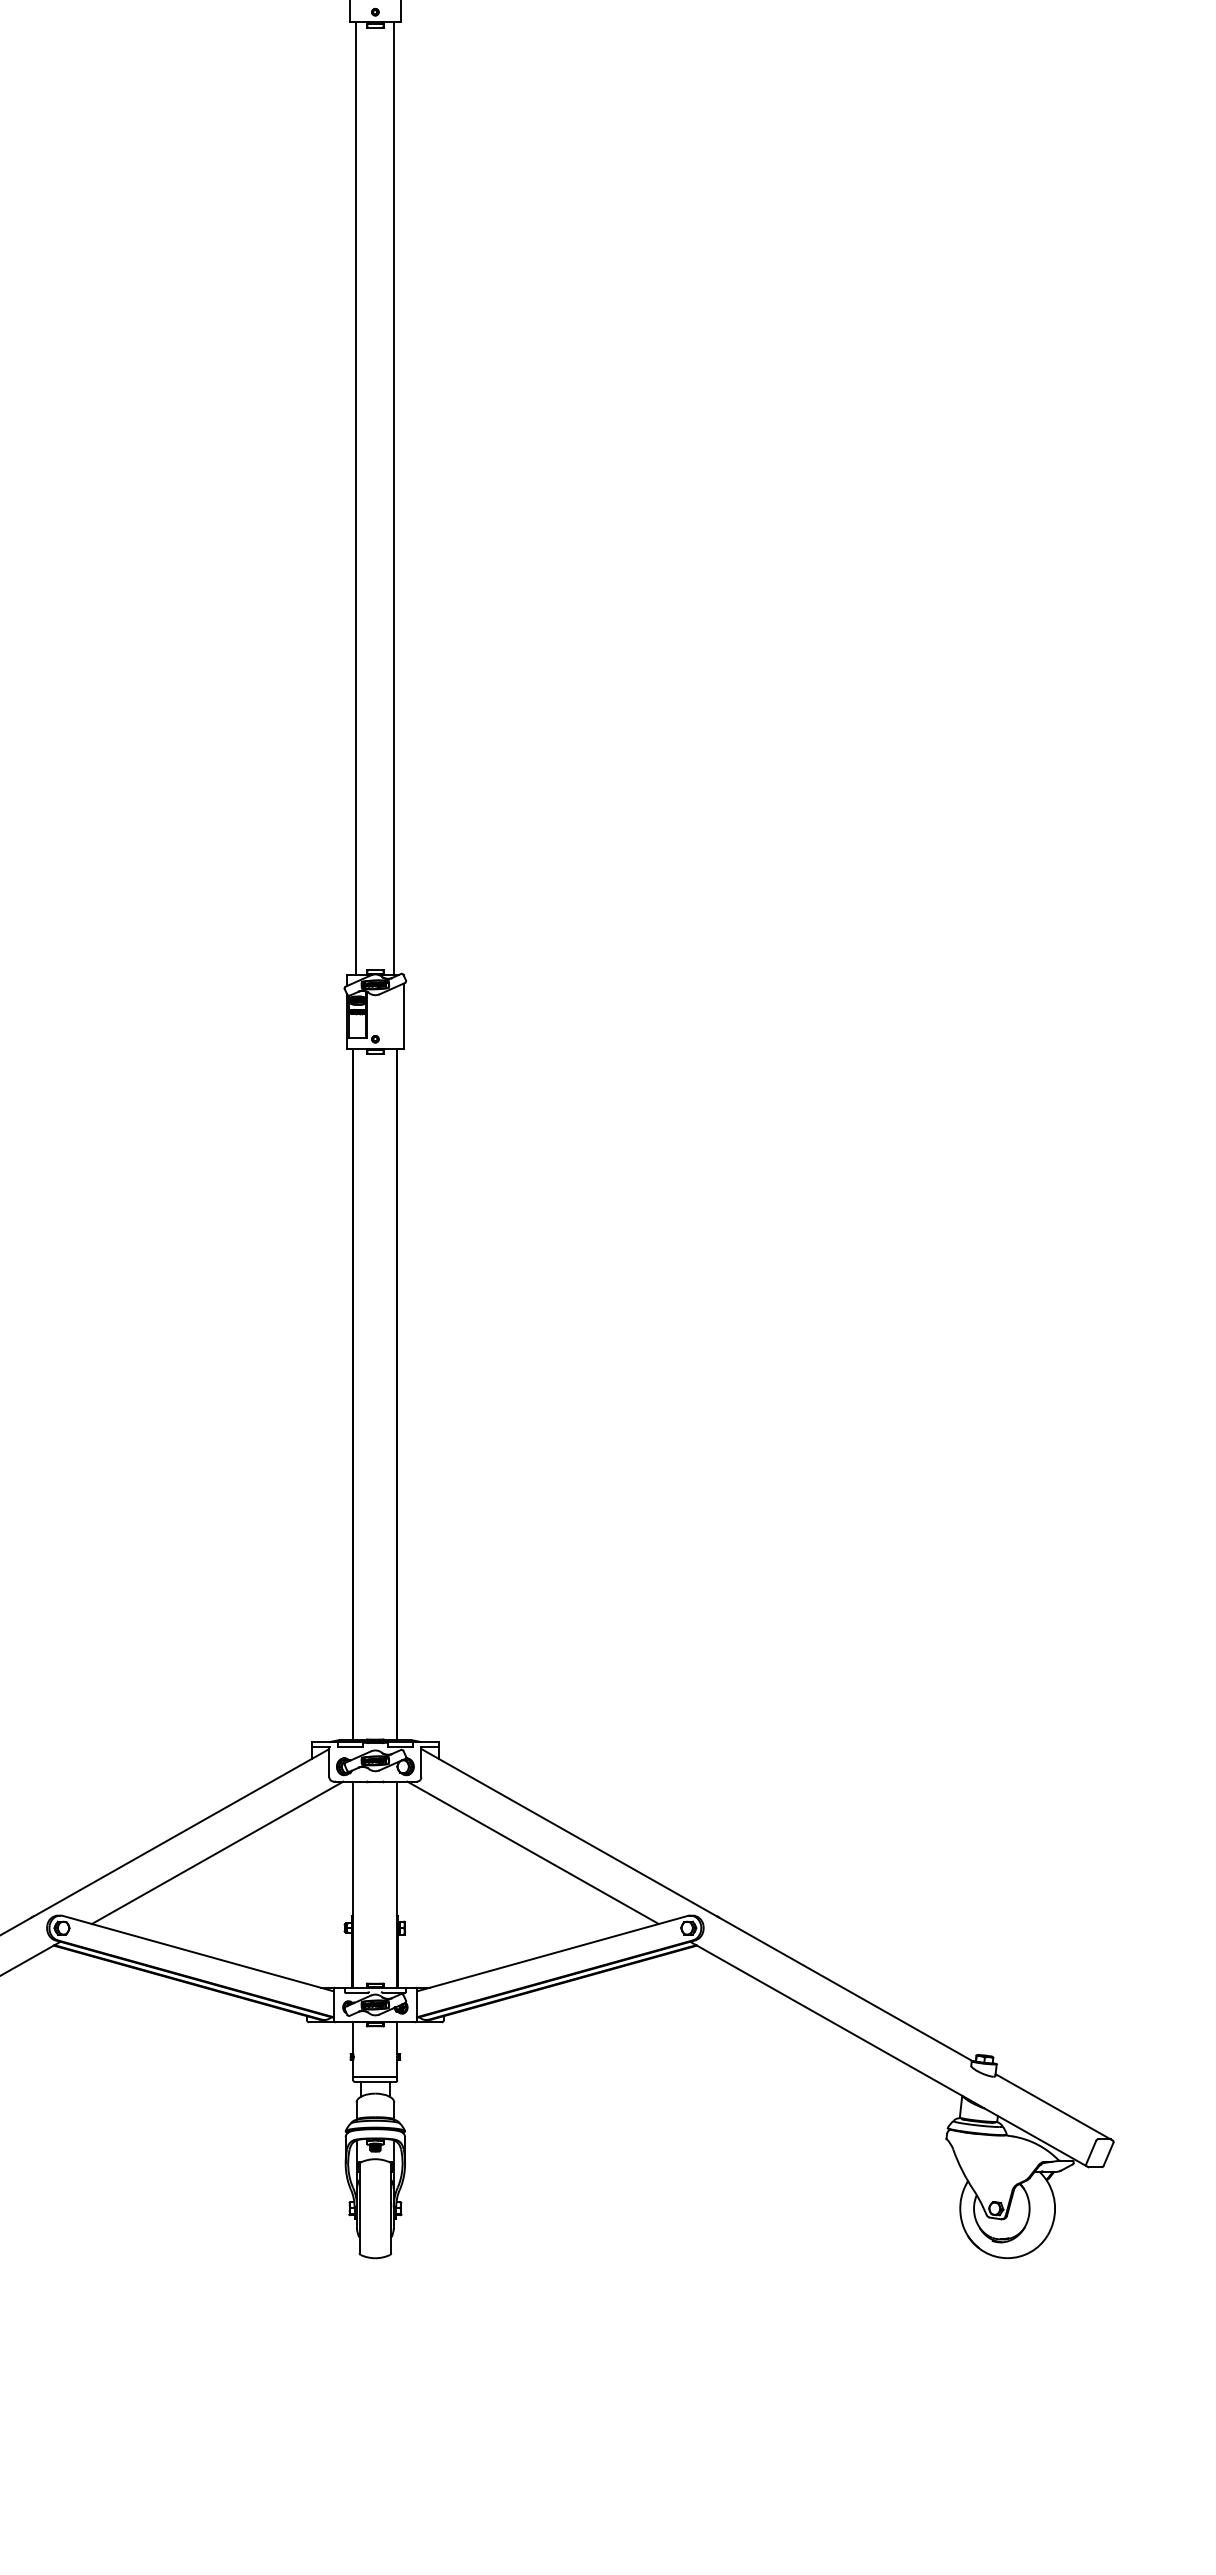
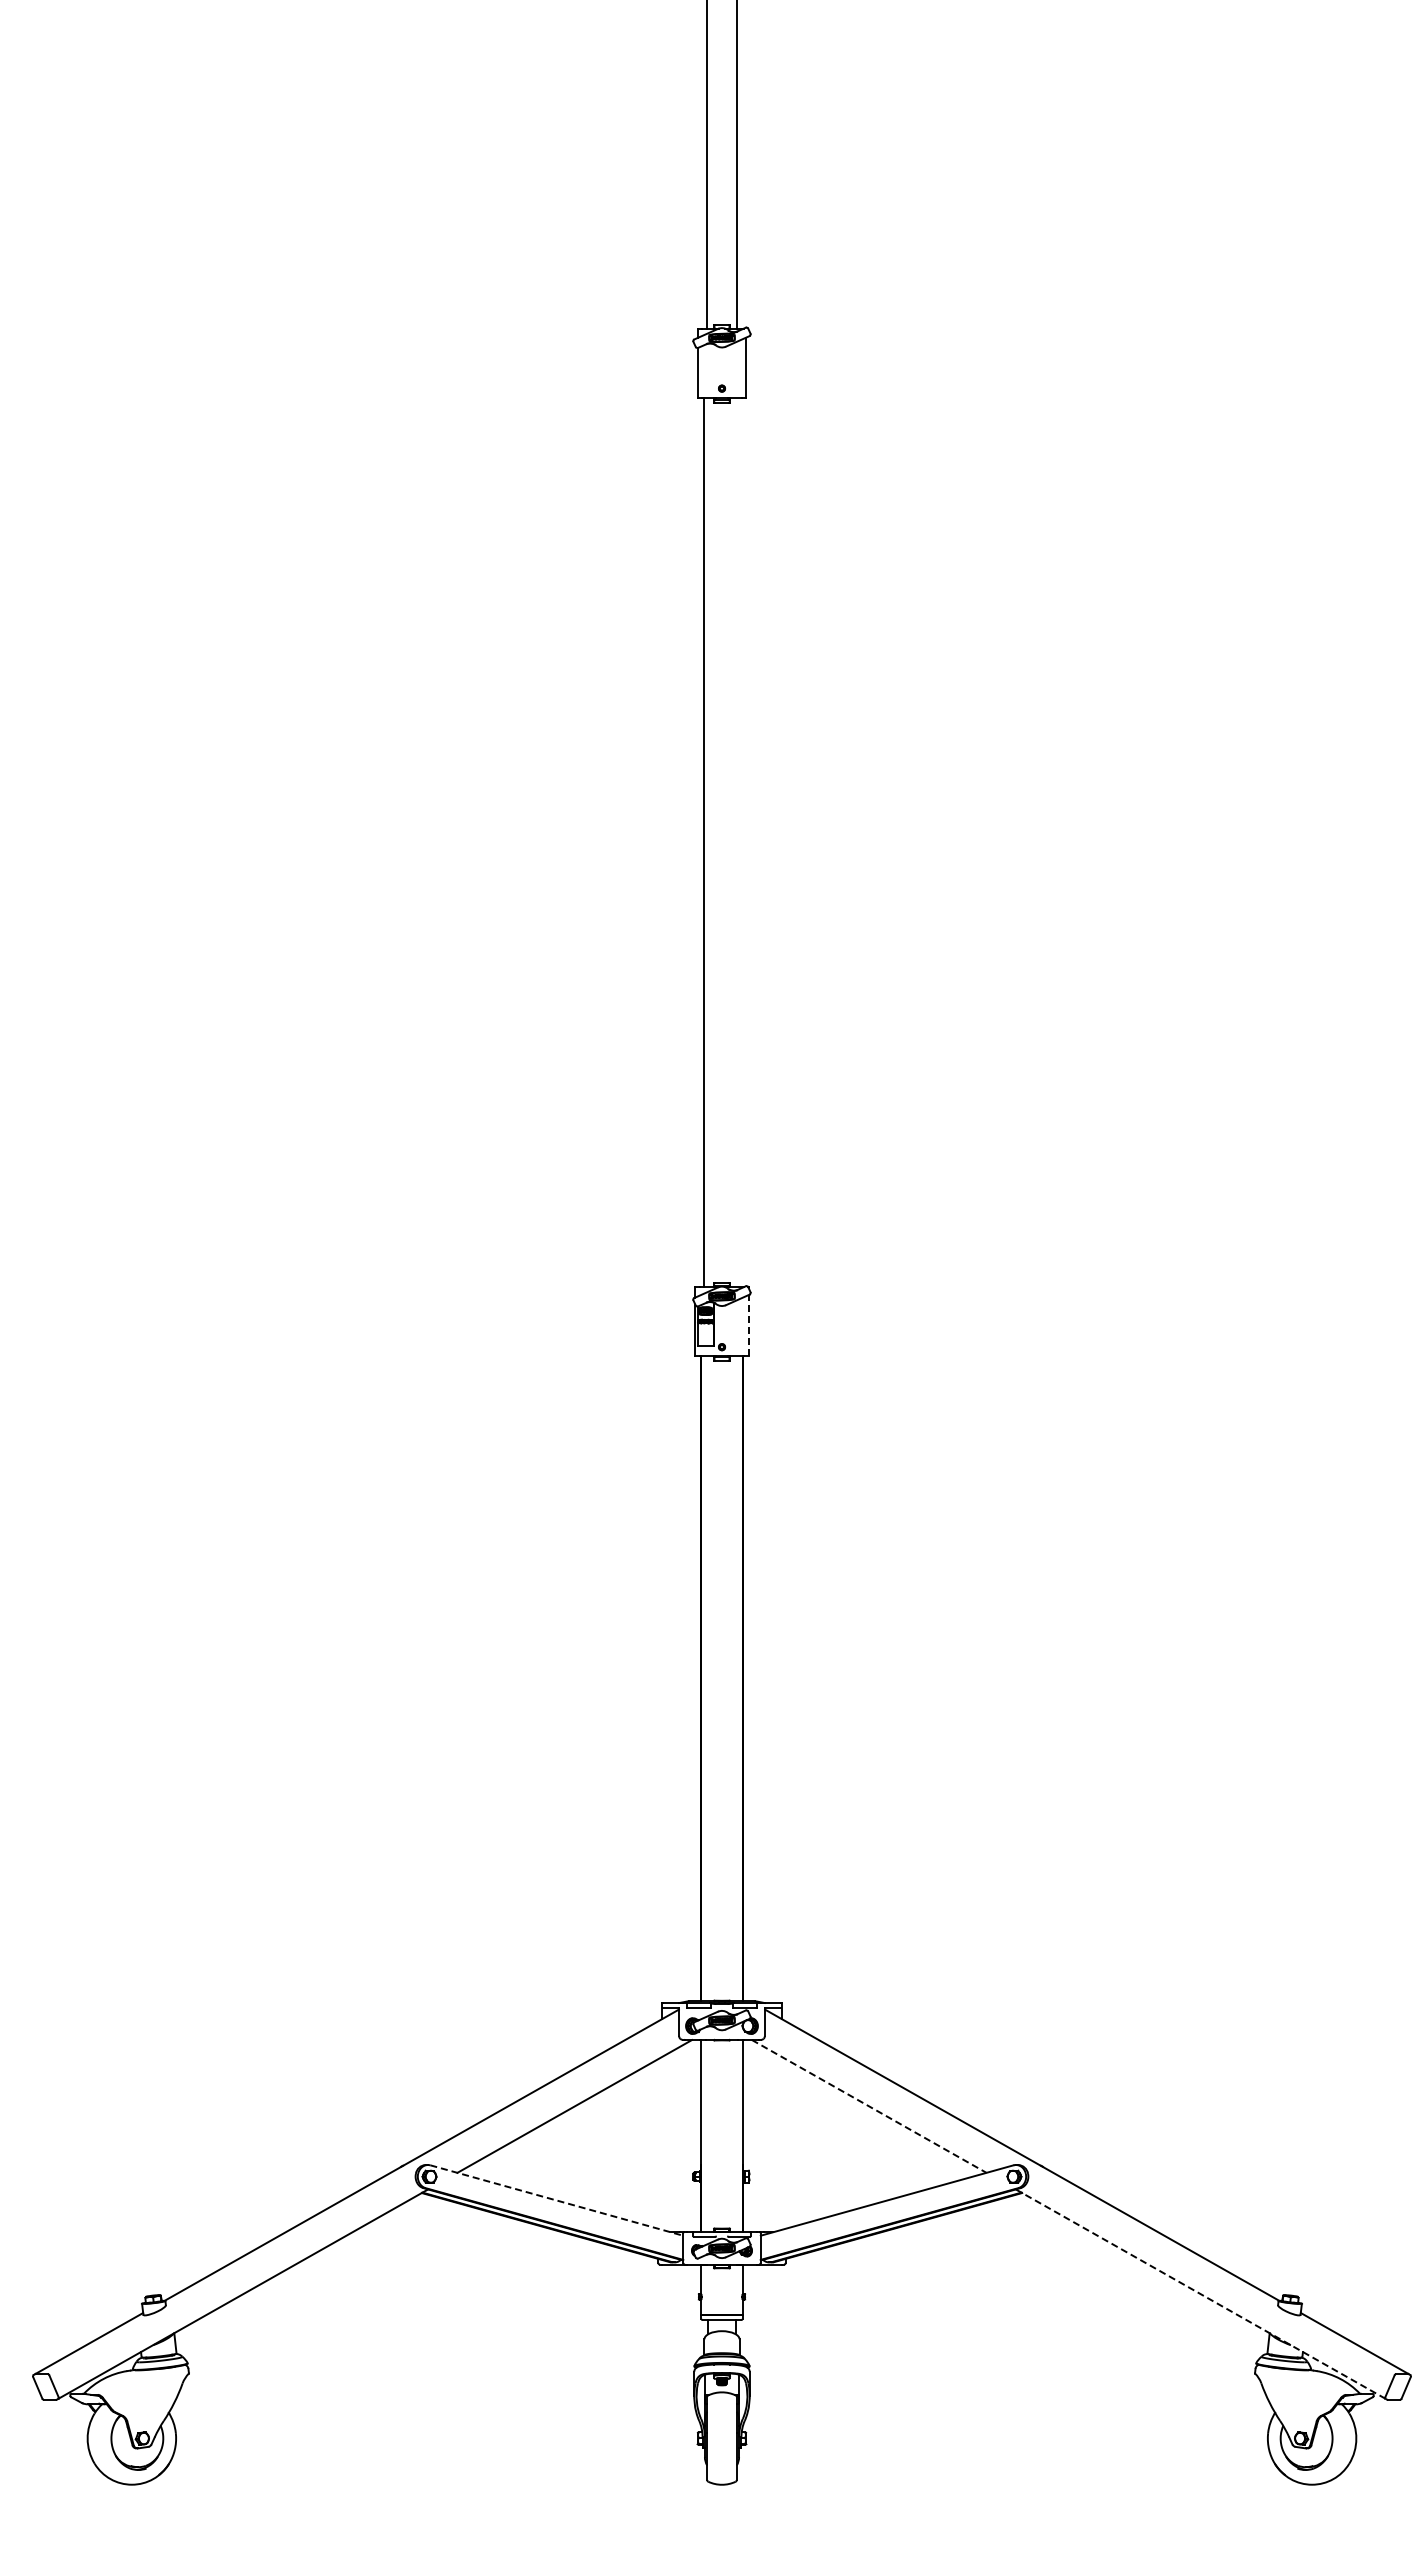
line: (394, 498) -> (739, 842), removed
line: (403, 1016) -> (748, 1325), solid -> dashed
line: (533, 1852) -> (869, 2106), solid -> dashed
line: (199, 1953) -> (557, 2200), solid -> dashed
line: (889, 2054) -> (1201, 2294), solid -> dashed

